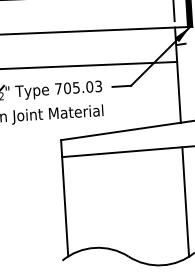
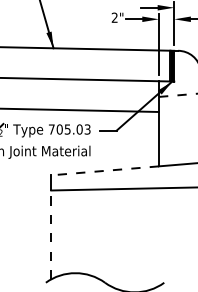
line: (120, 131) -> (104, 170), solid -> dashed
line: (185, 202) -> (158, 237), removed
line: (65, 206) -> (51, 234), solid -> dashed

